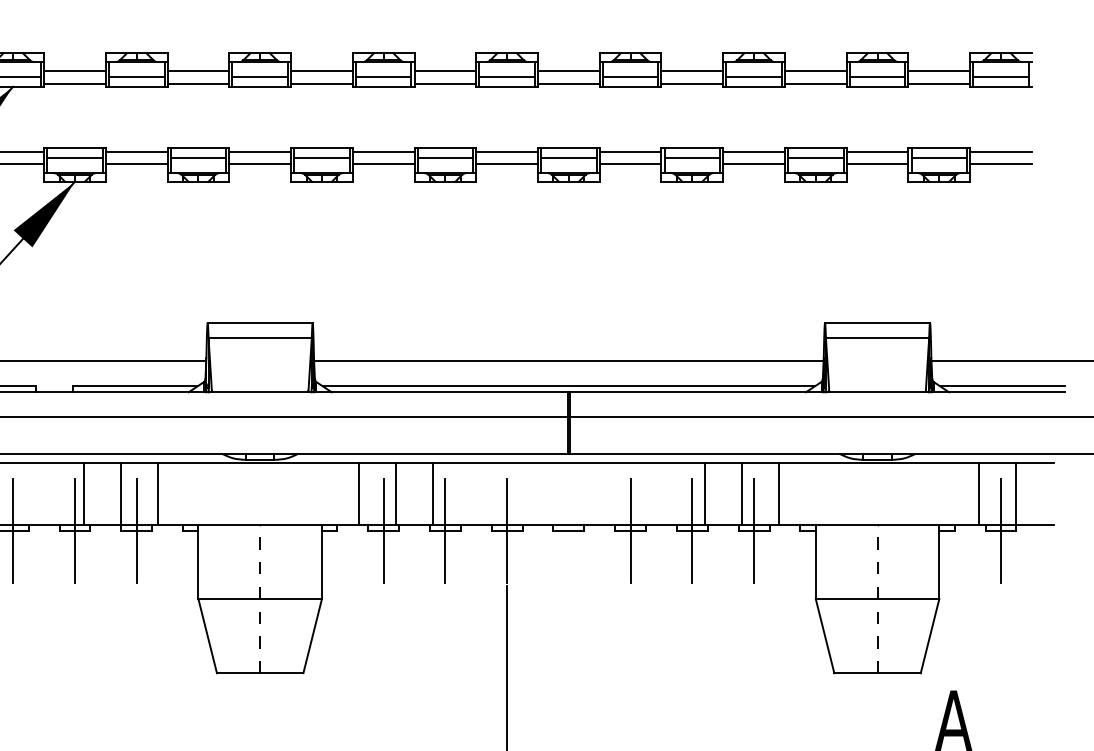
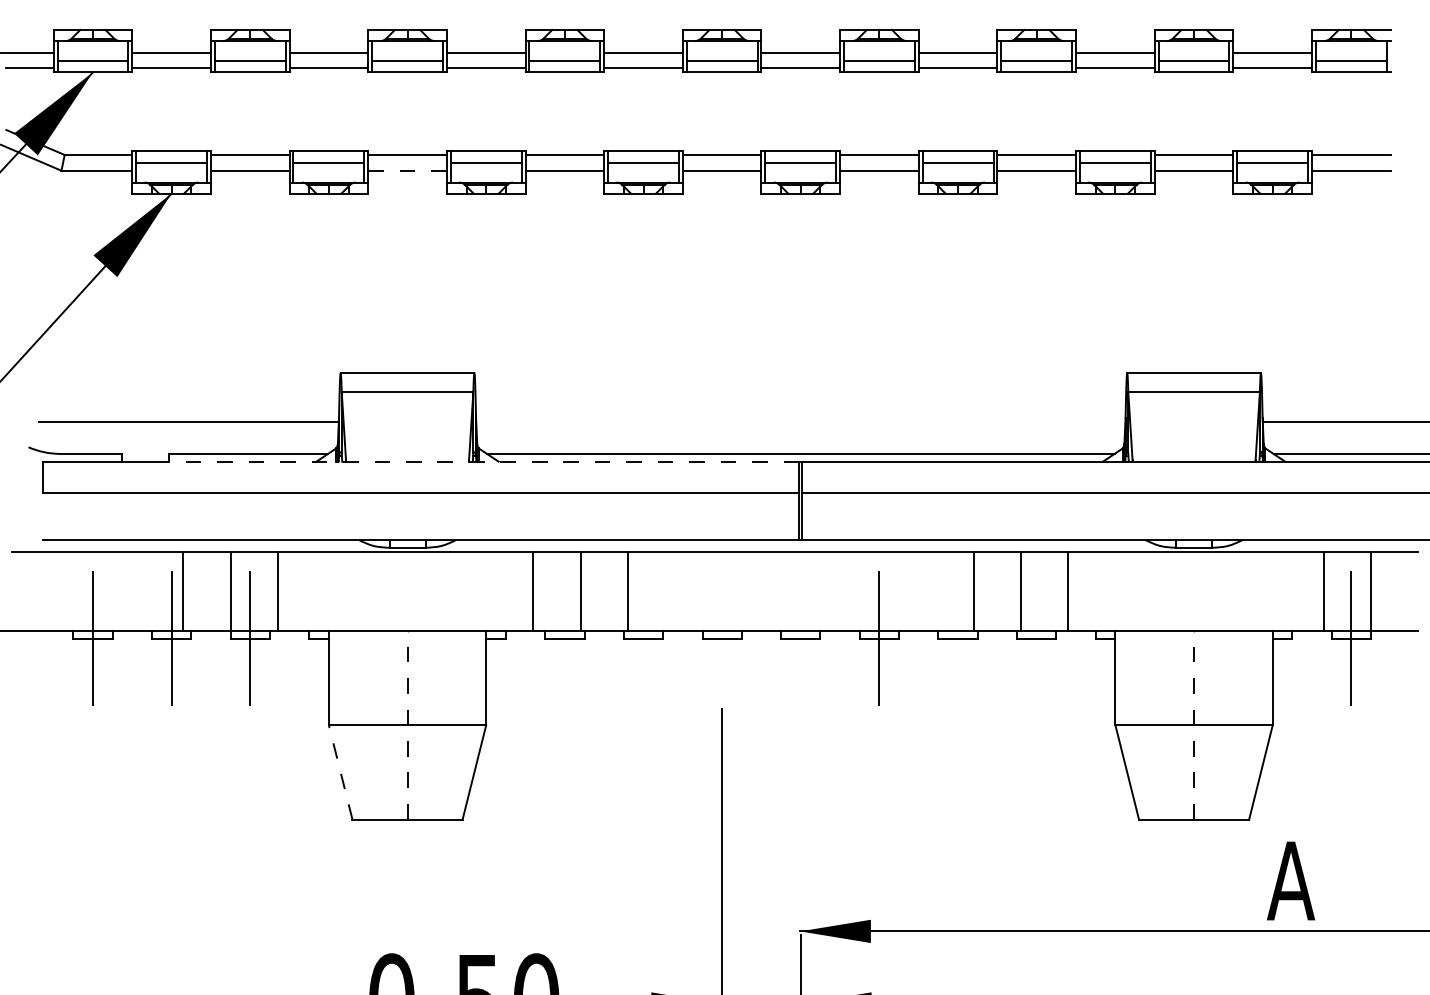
line: (260, 163) -> (408, 170), solid -> dashed
line: (568, 361) -> (800, 422), removed
line: (319, 392) -> (483, 461), solid -> dashed
line: (383, 531) -> (564, 638), removed
line: (445, 531) -> (643, 638), removed
line: (507, 531) -> (722, 638), removed
line: (692, 531) -> (958, 638), removed
line: (753, 531) -> (1036, 638), removed
line: (207, 636) -> (340, 772), solid -> dashed

